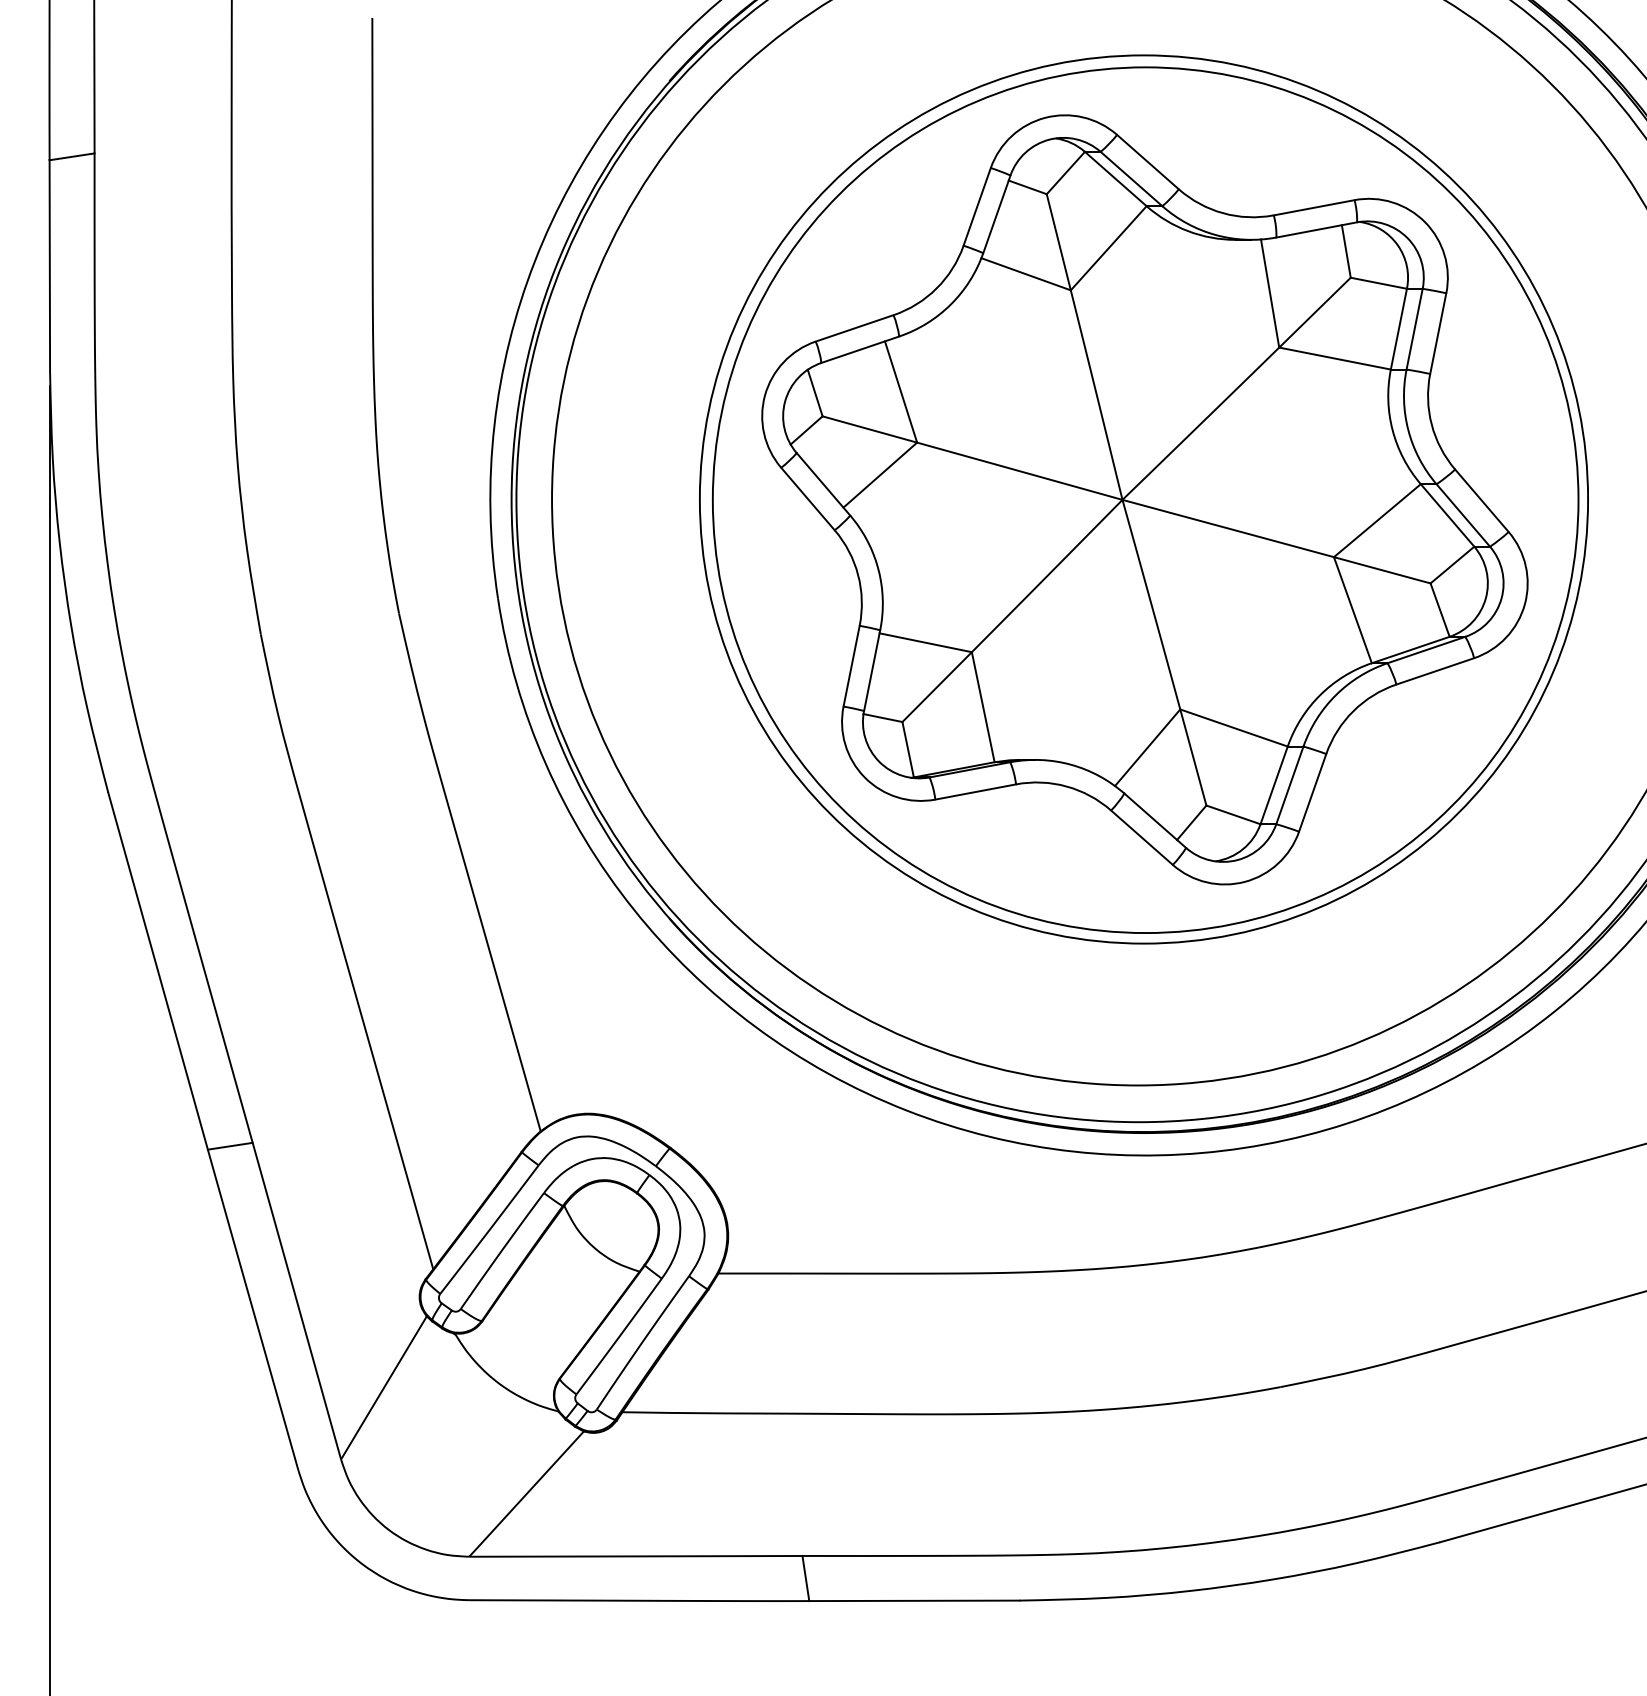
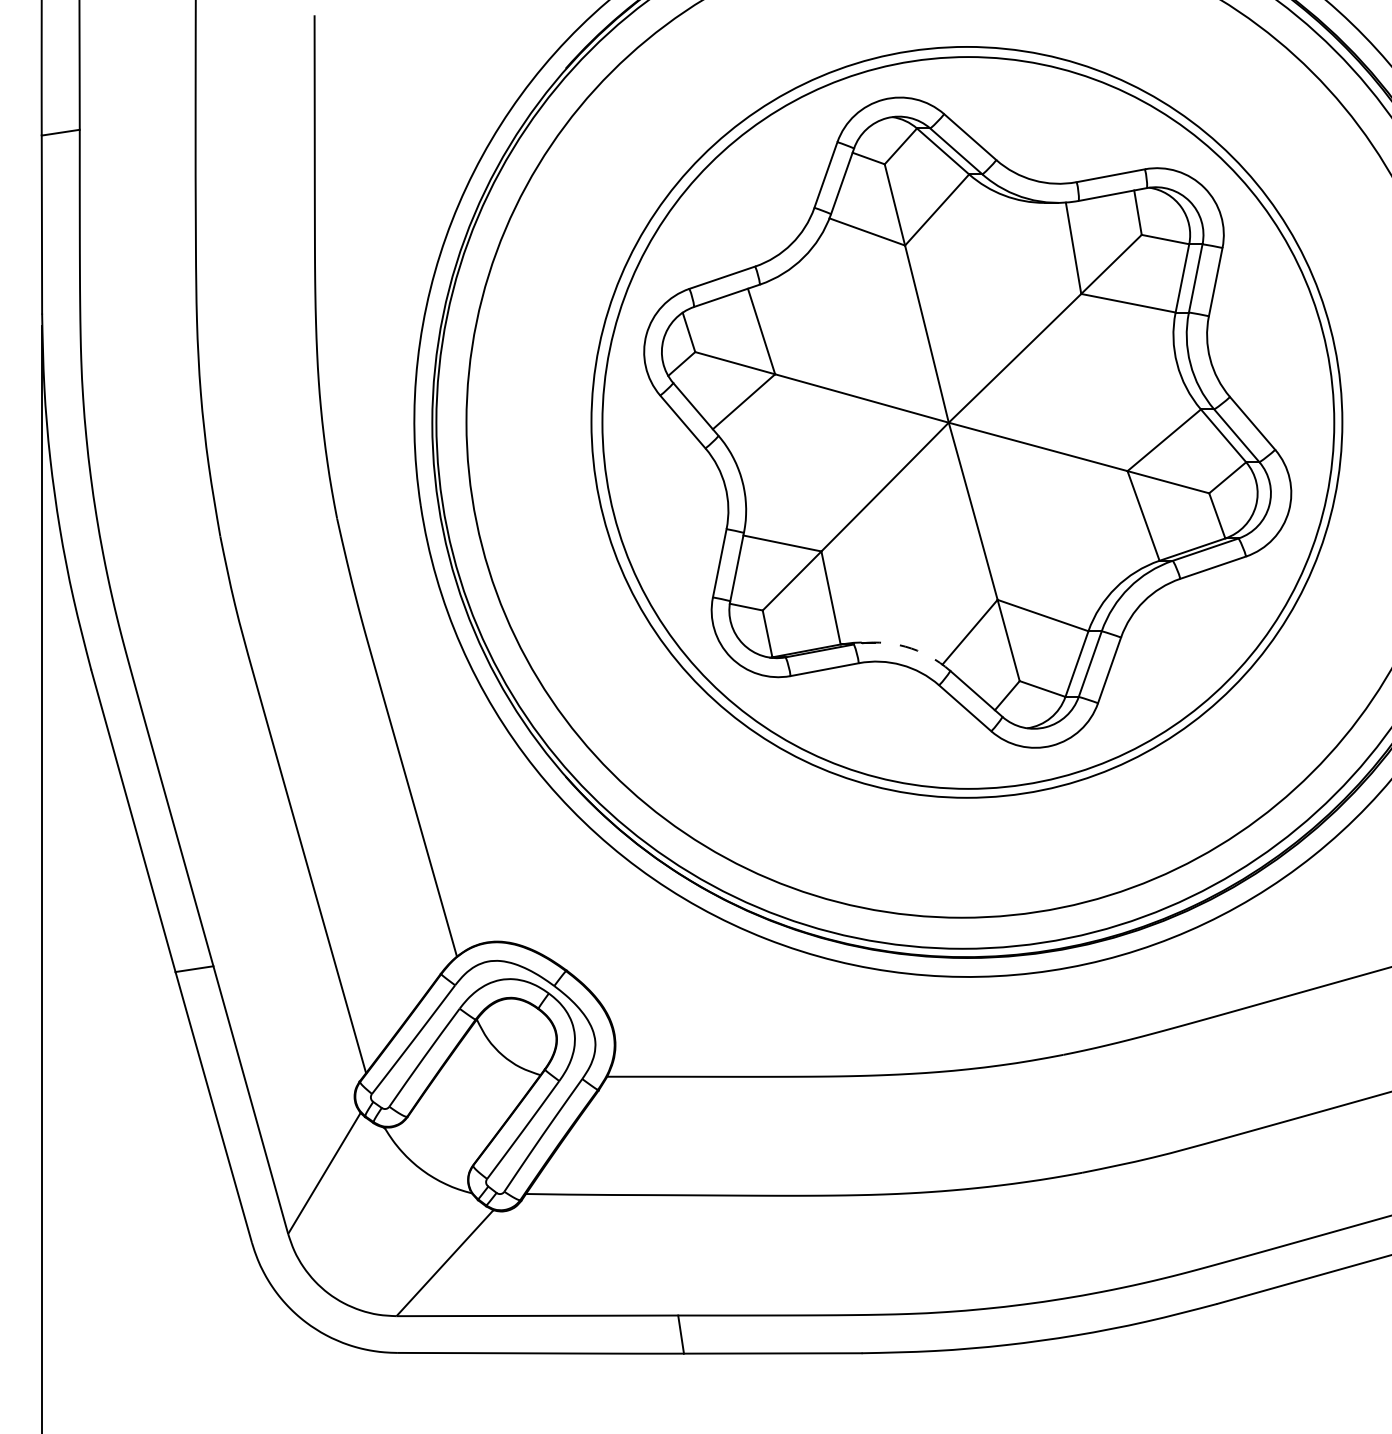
arc: (1070, 764) -> (904, 646), solid -> dashed

